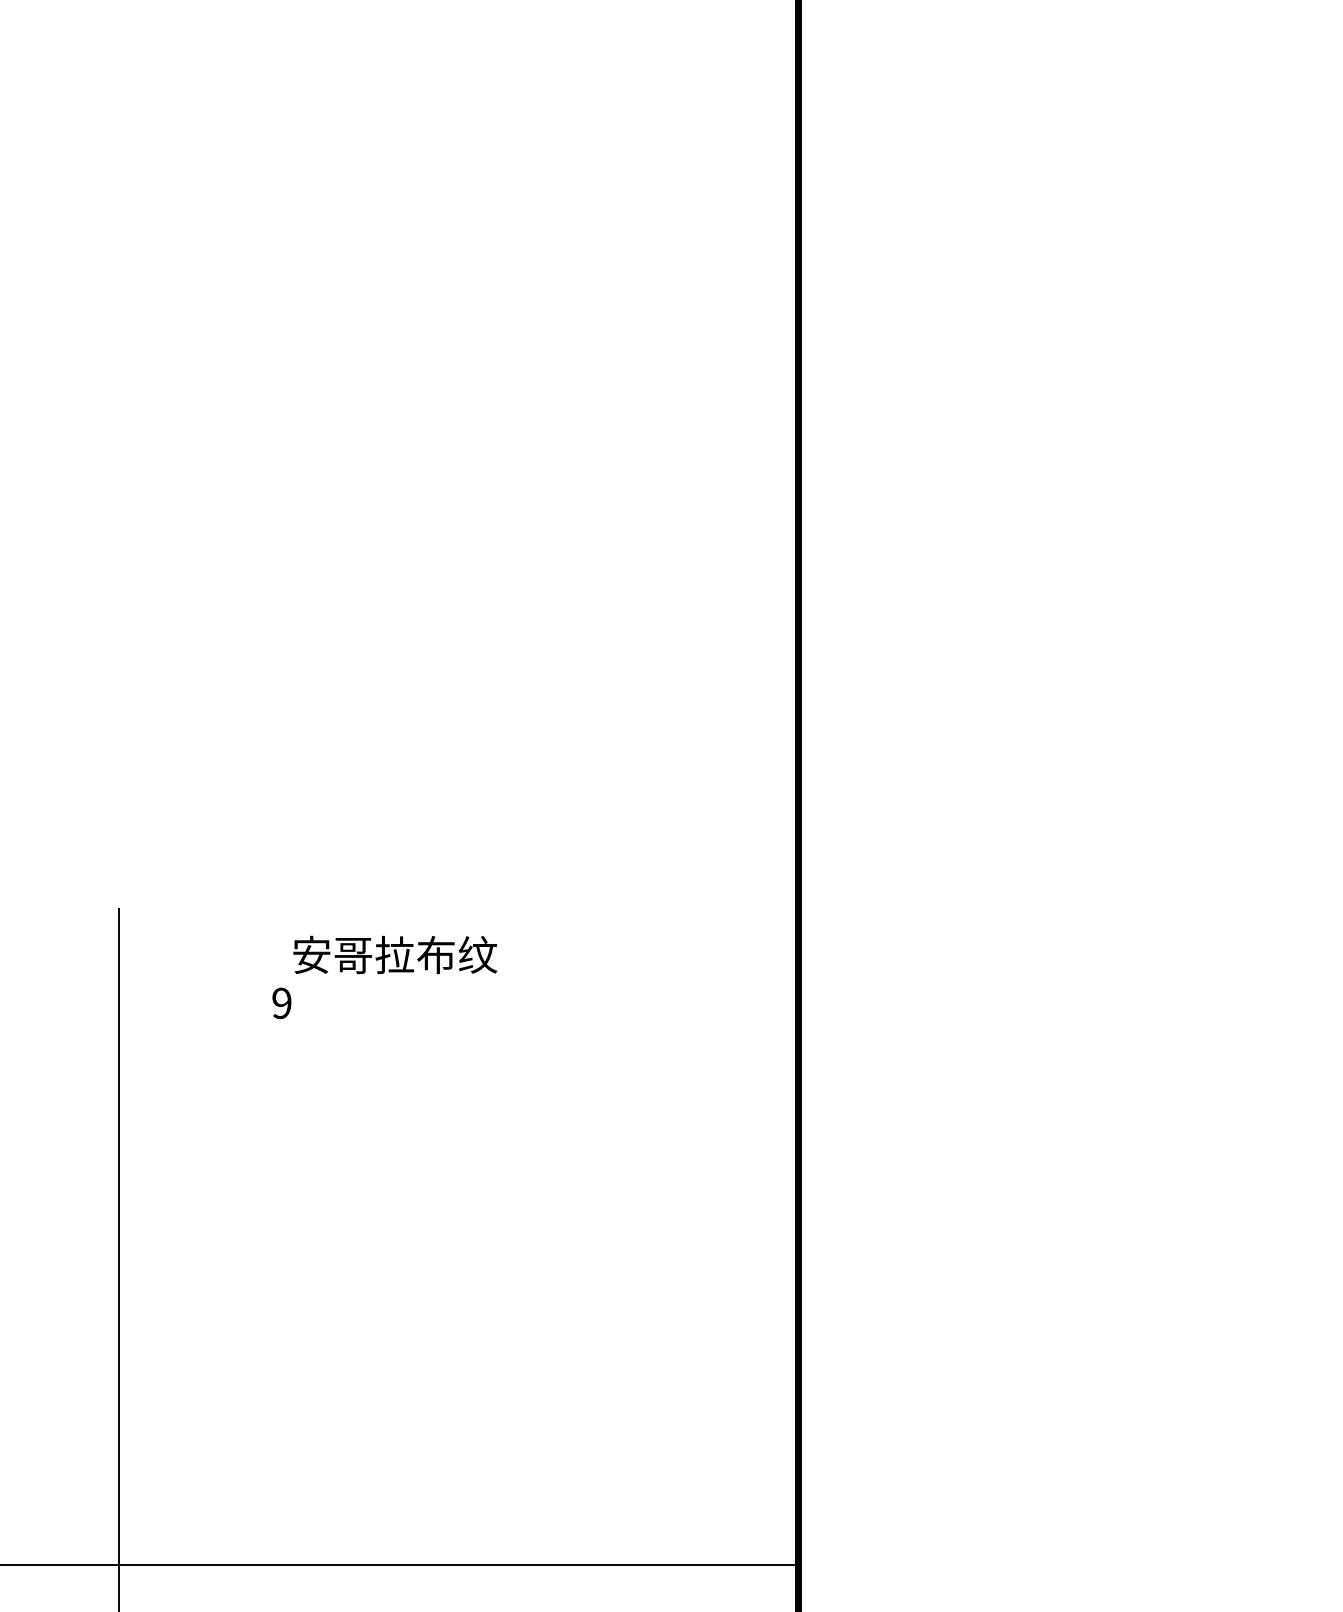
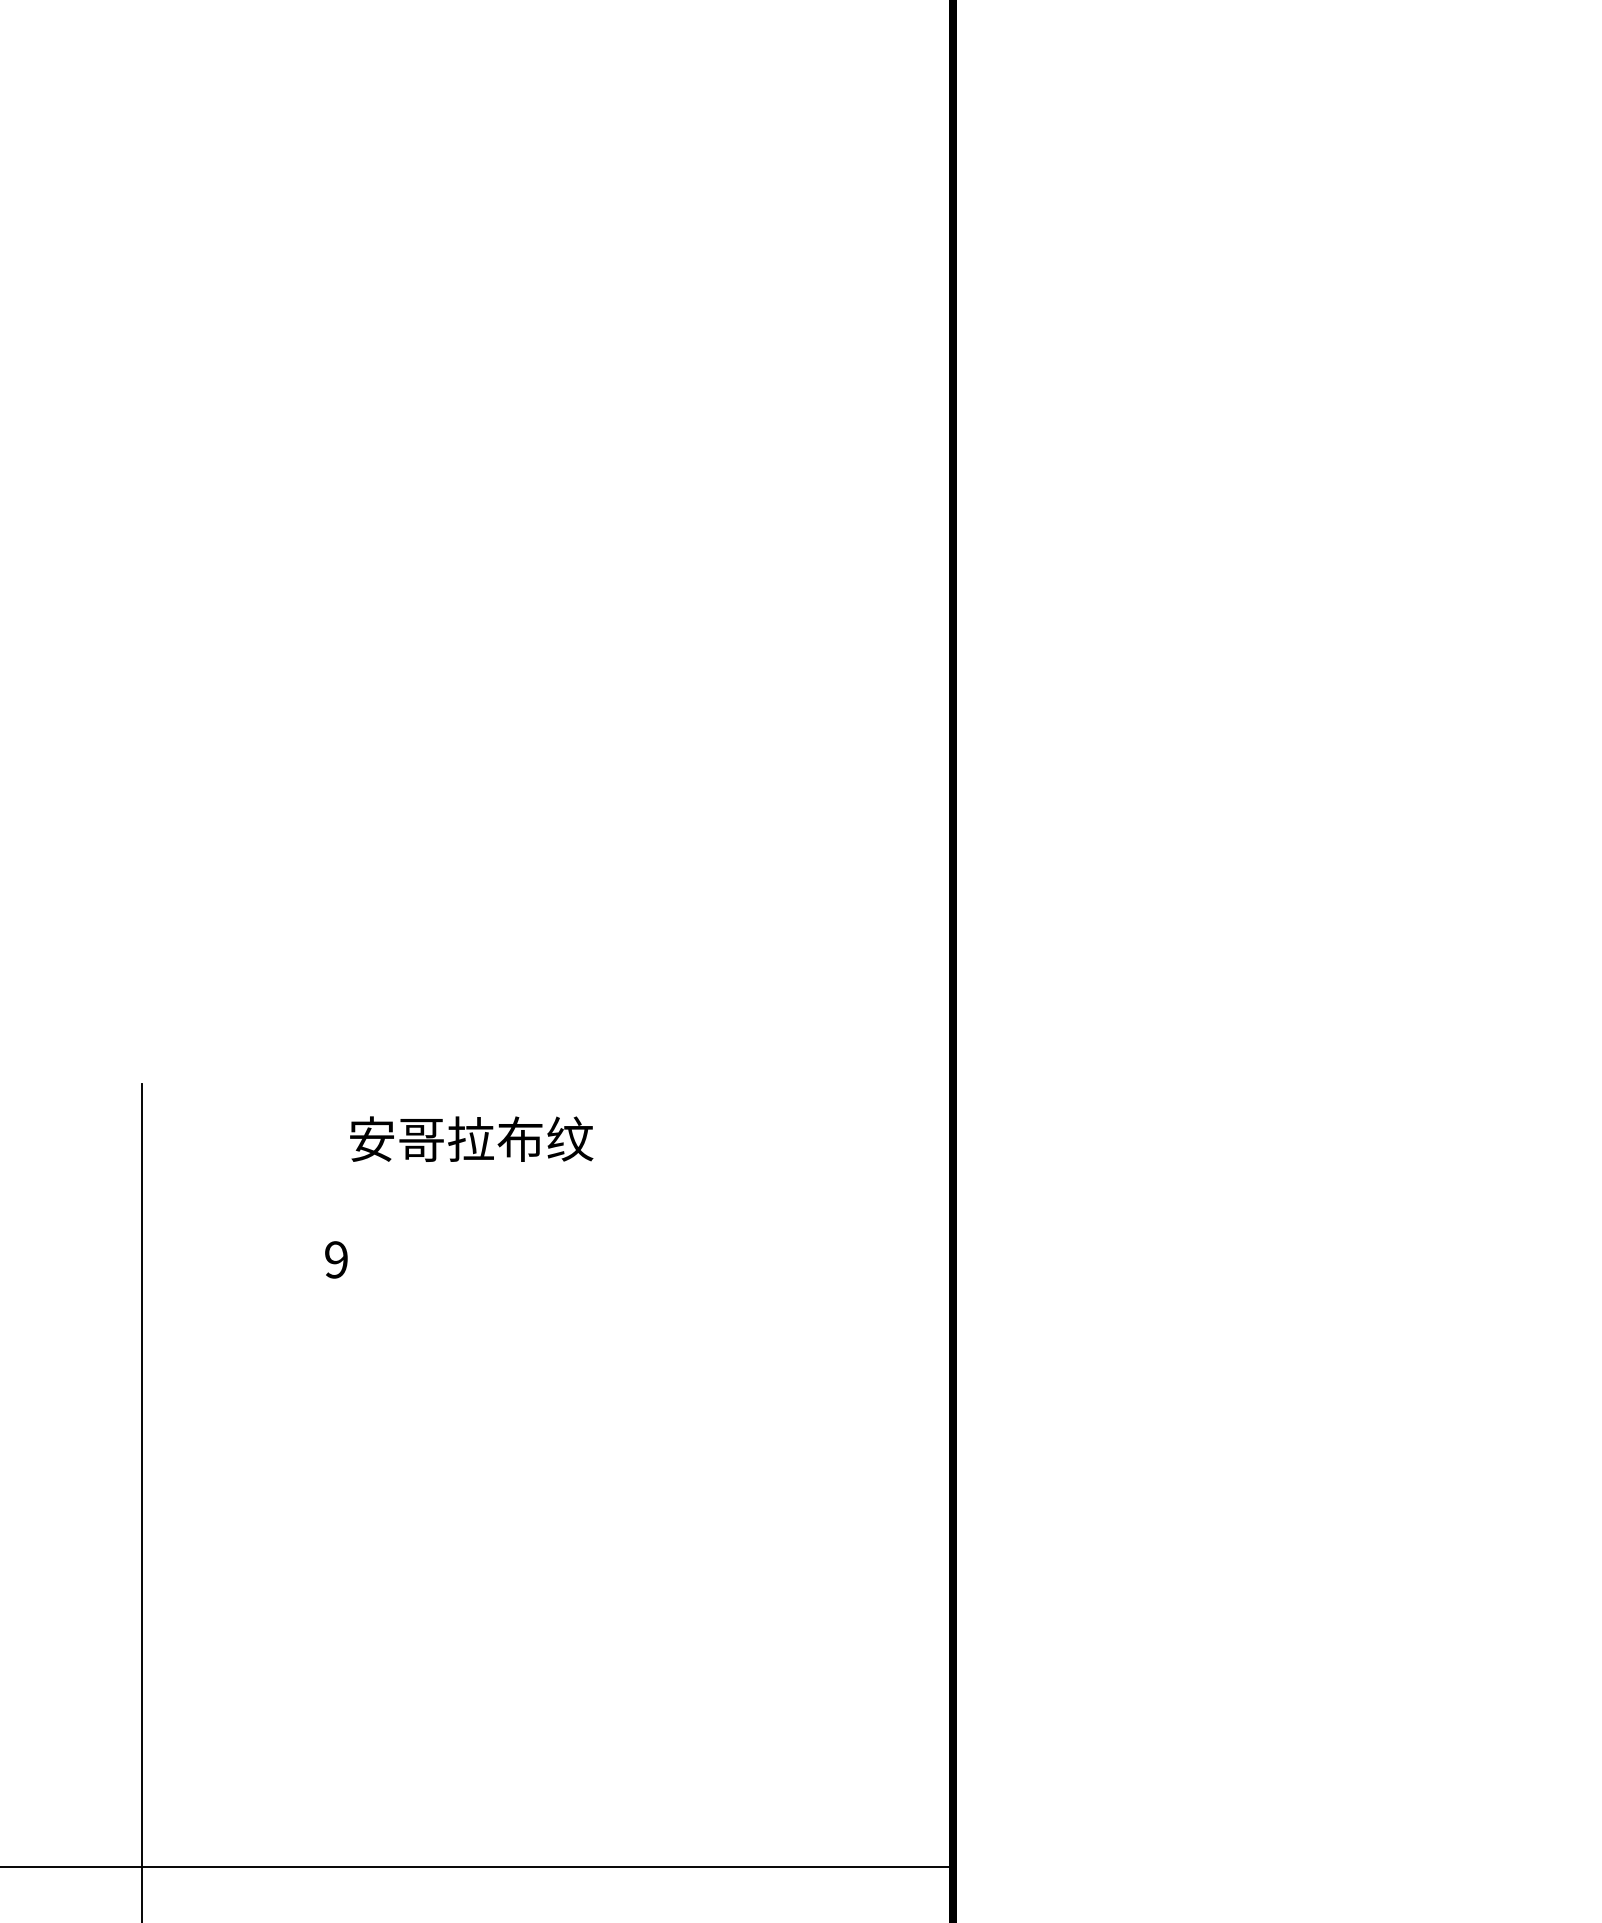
text: (282, 1003) -> (336, 1259), moved

